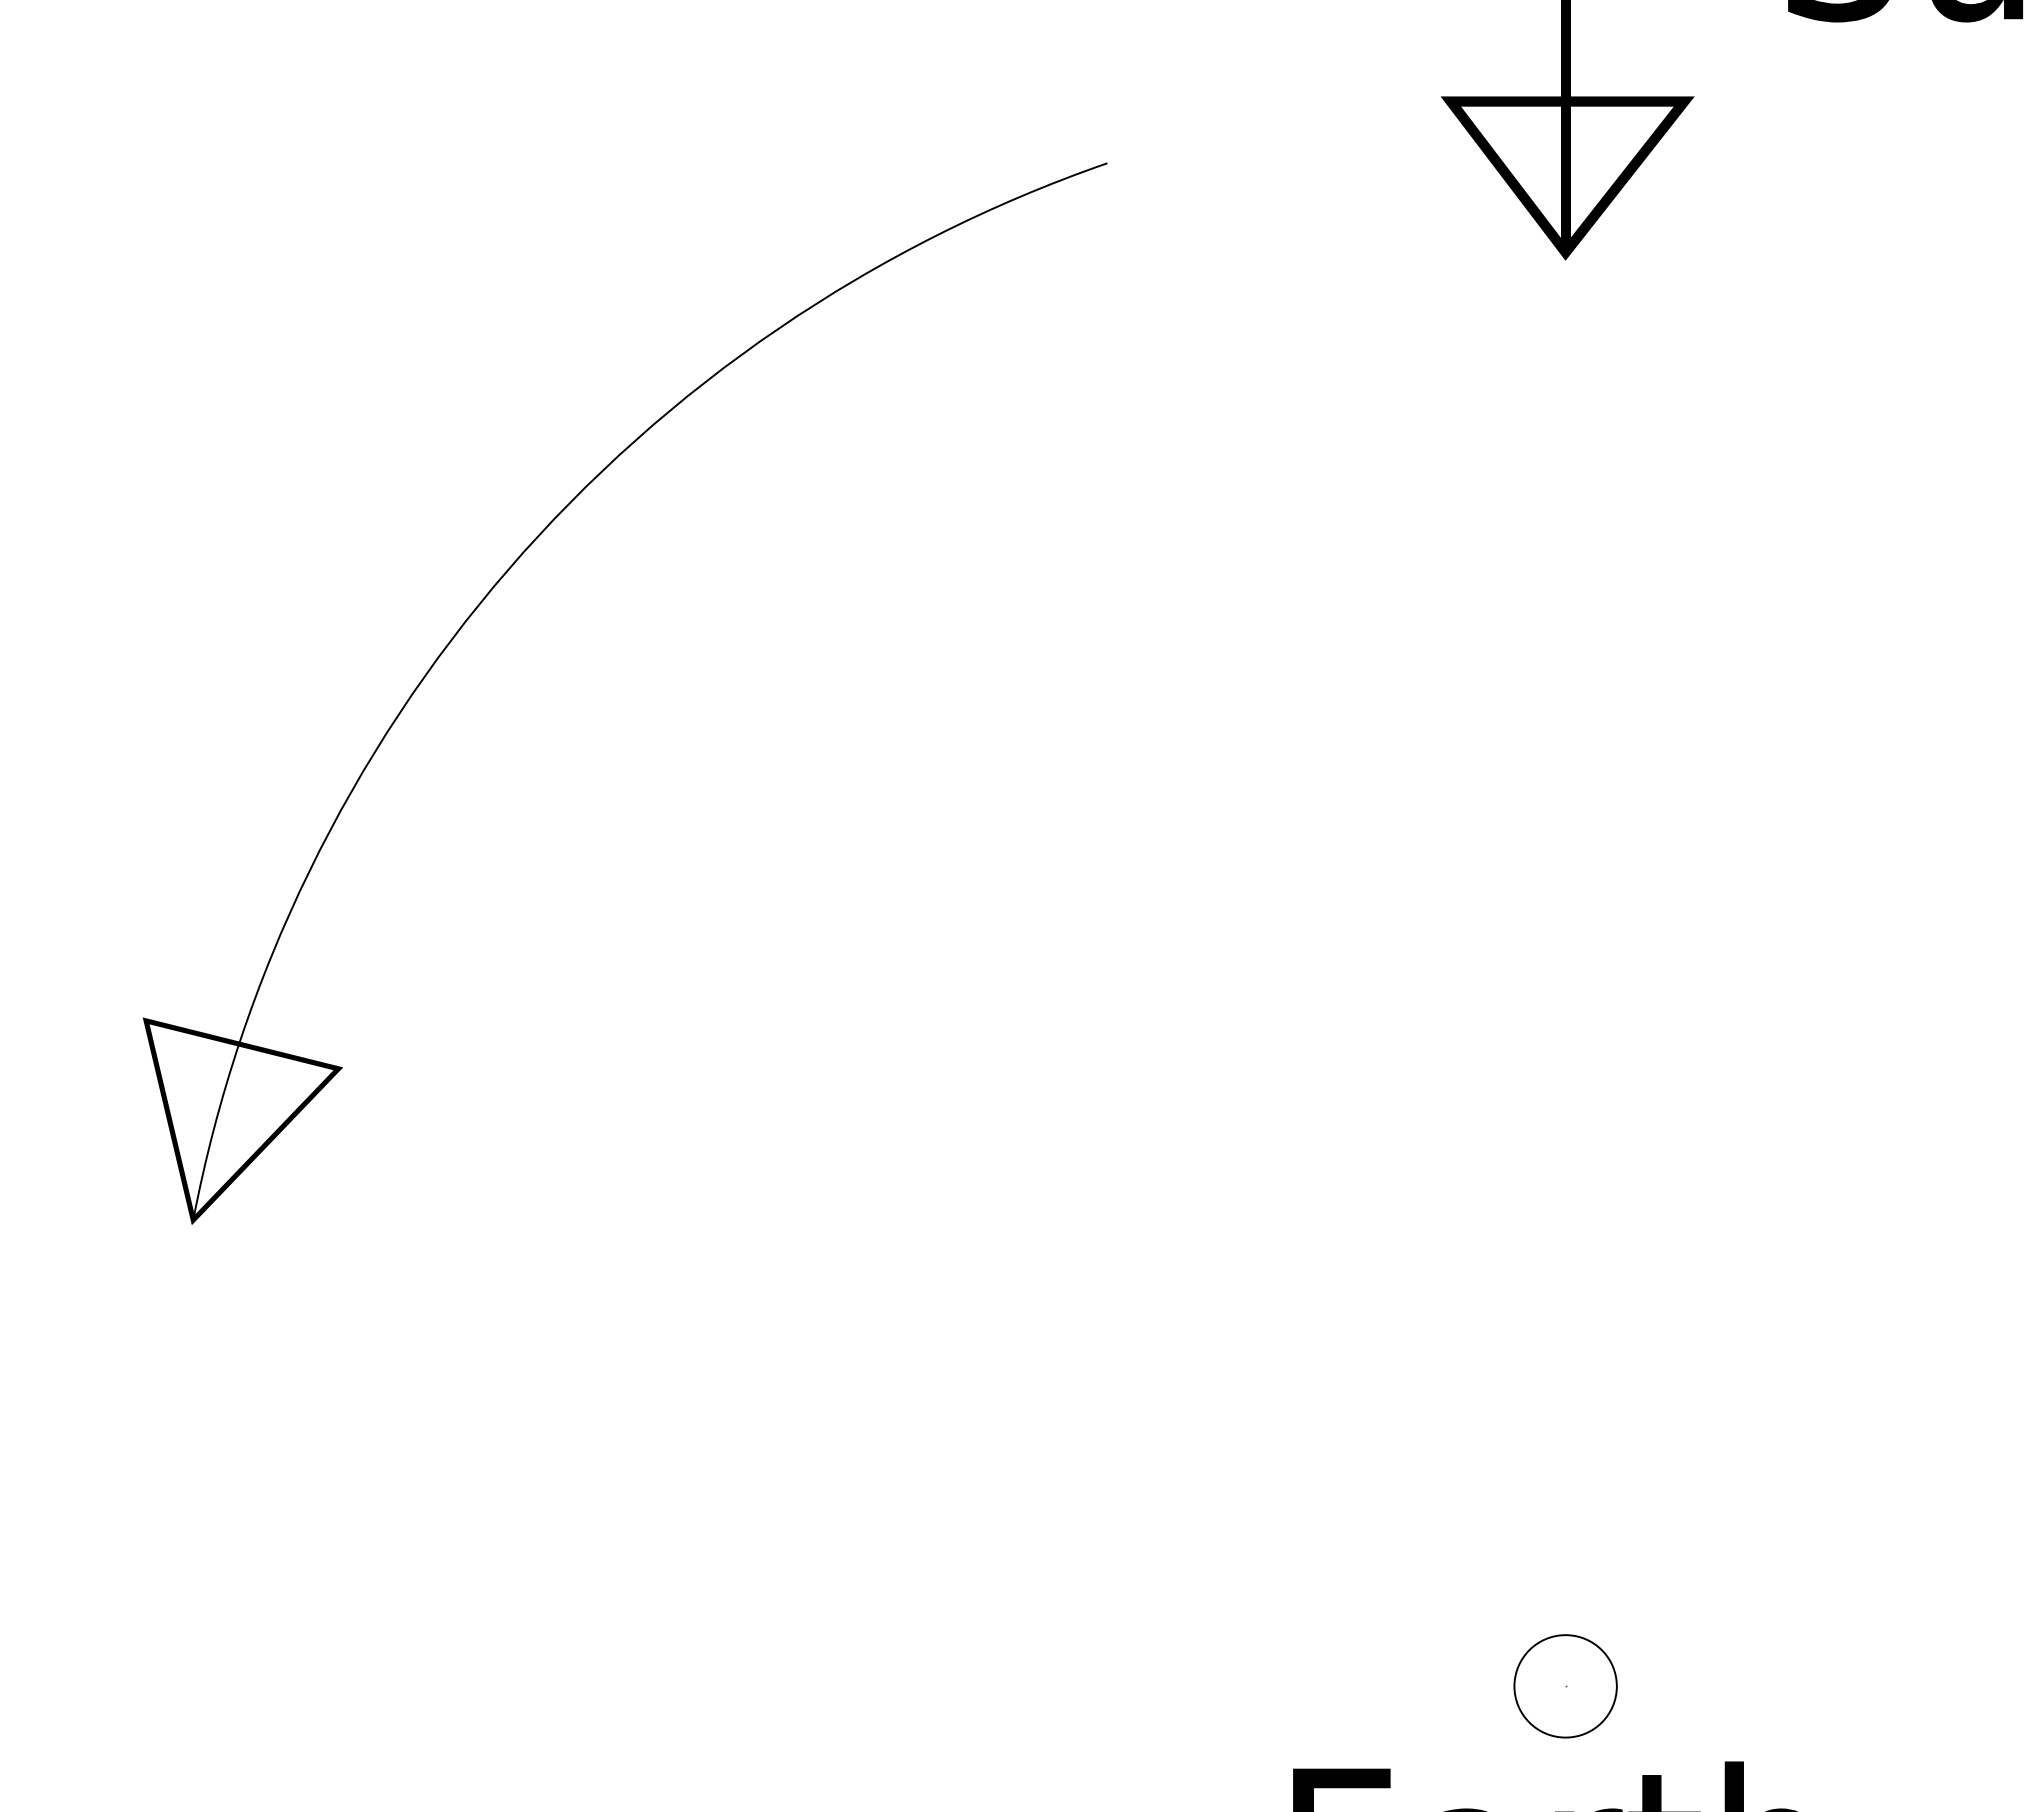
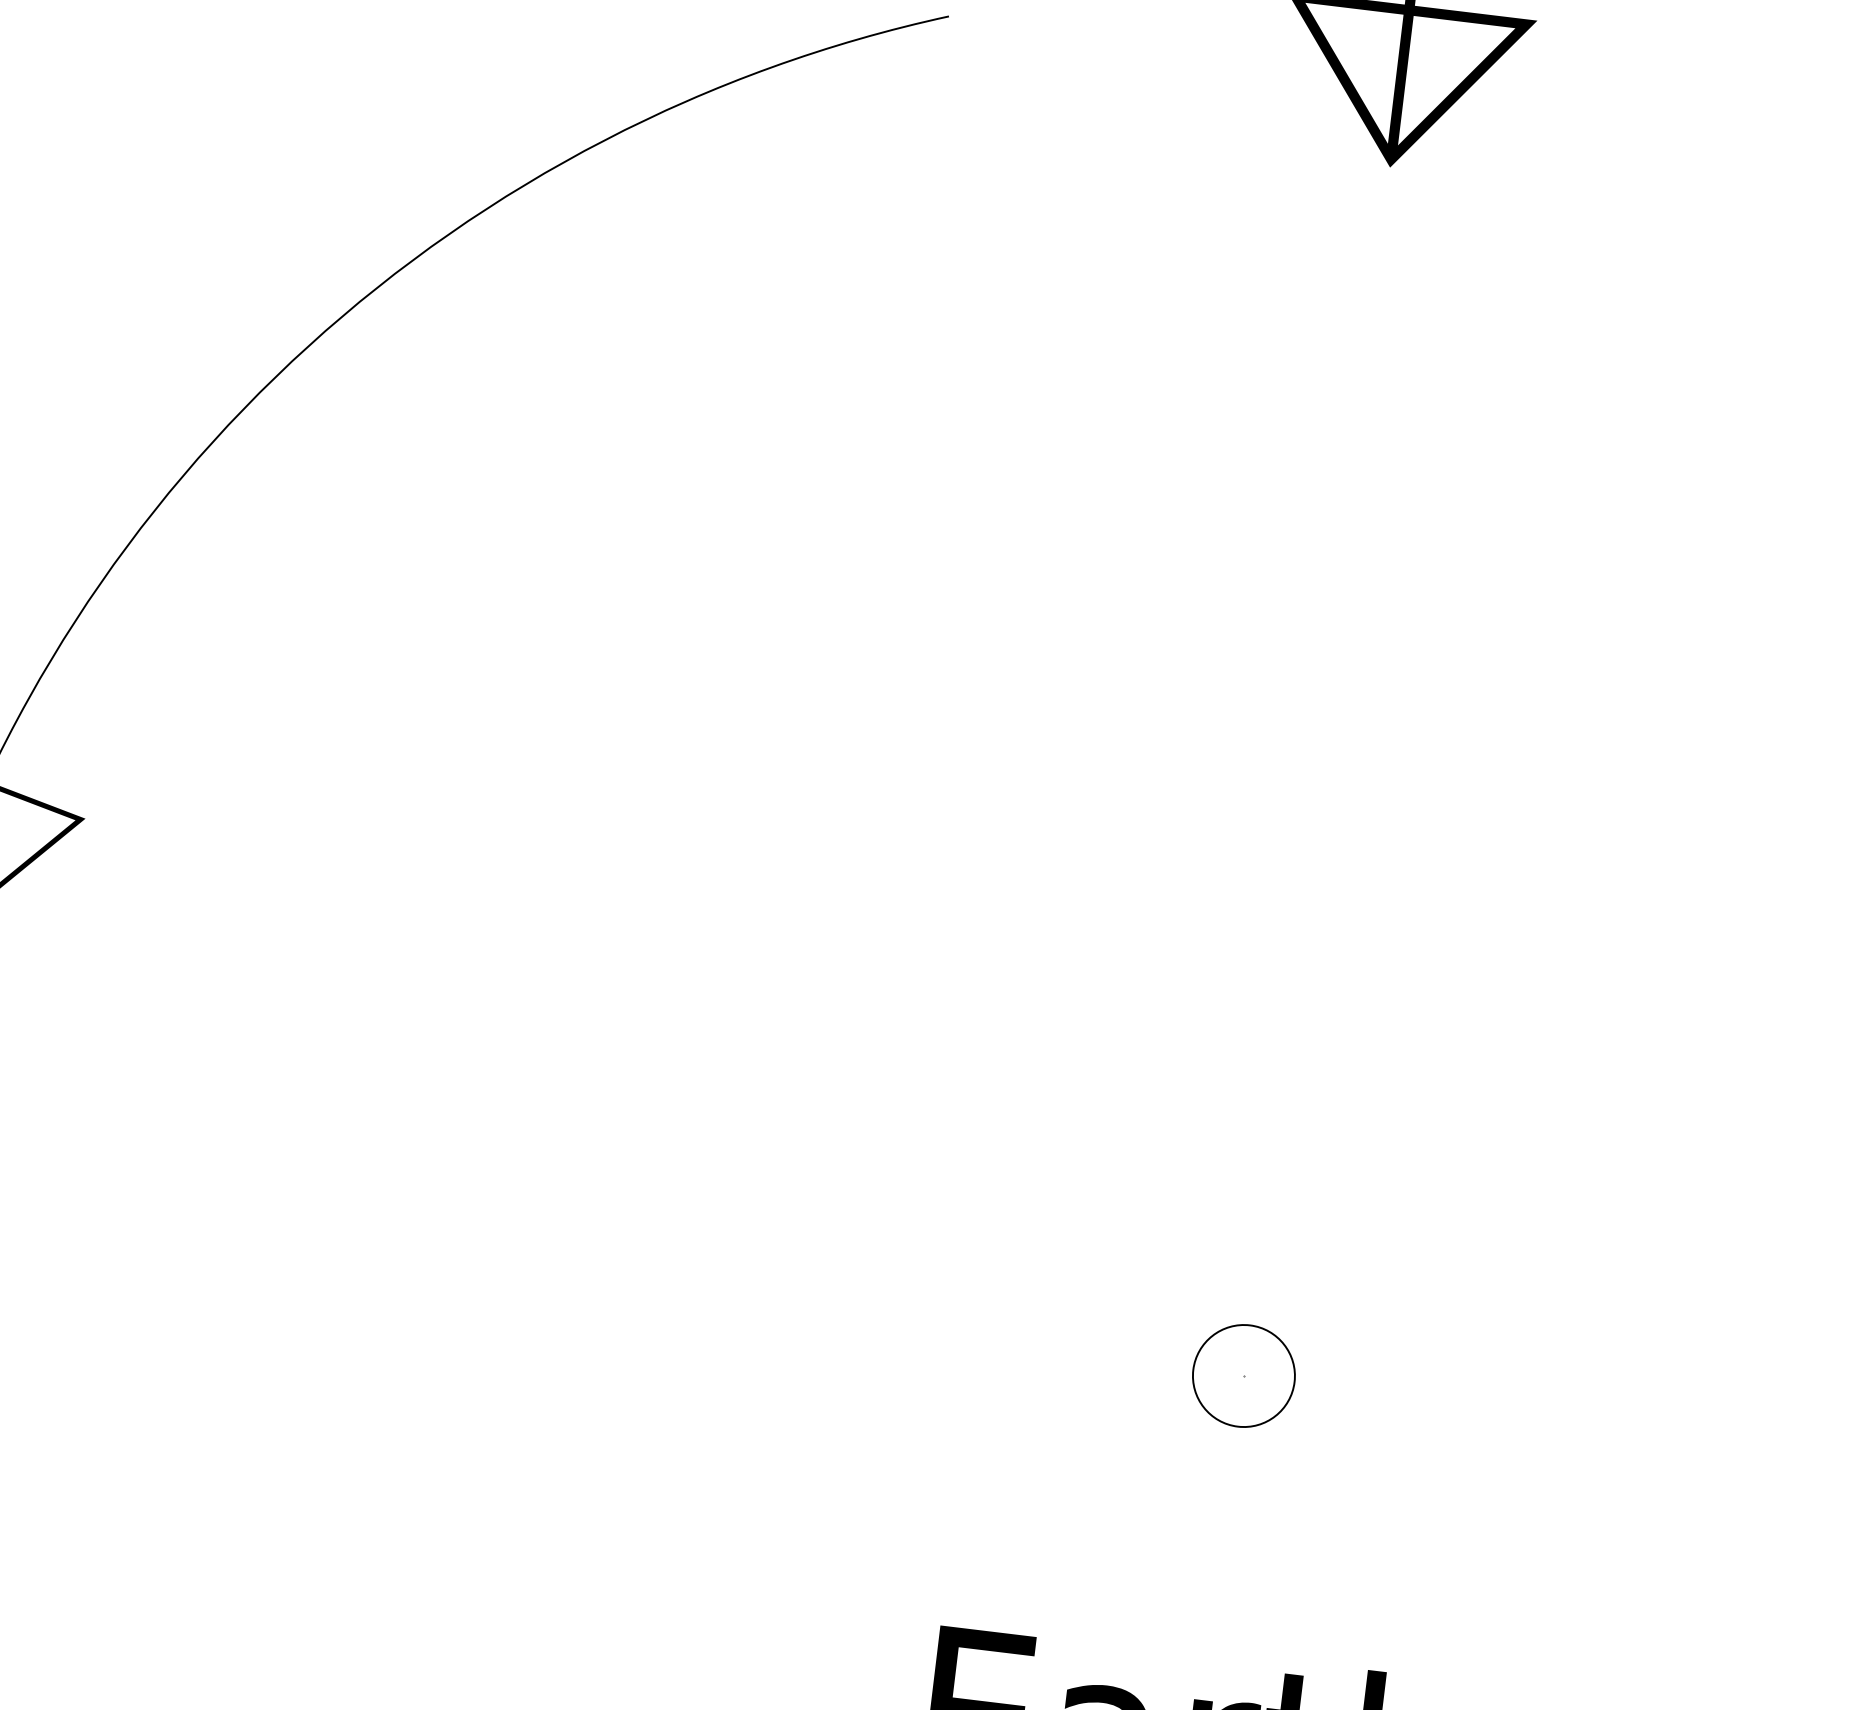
part: (1565, 1686) -> (1243, 1376), moved

